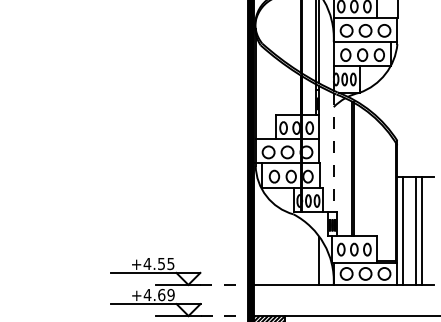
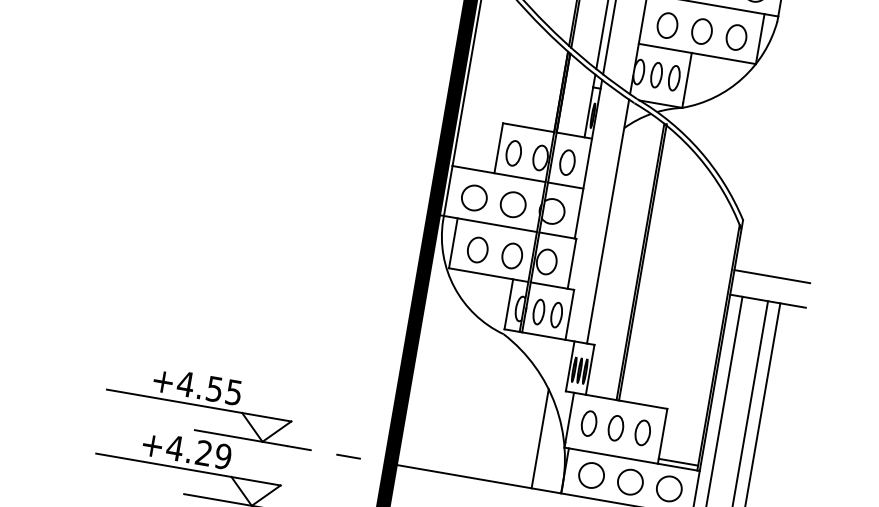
line: (333, 153) -> (607, 223), dashed -> solid
line: (415, 165) -> (771, 277), added
text: (161, 295) -> (203, 454), +4.69 -> +4.29

